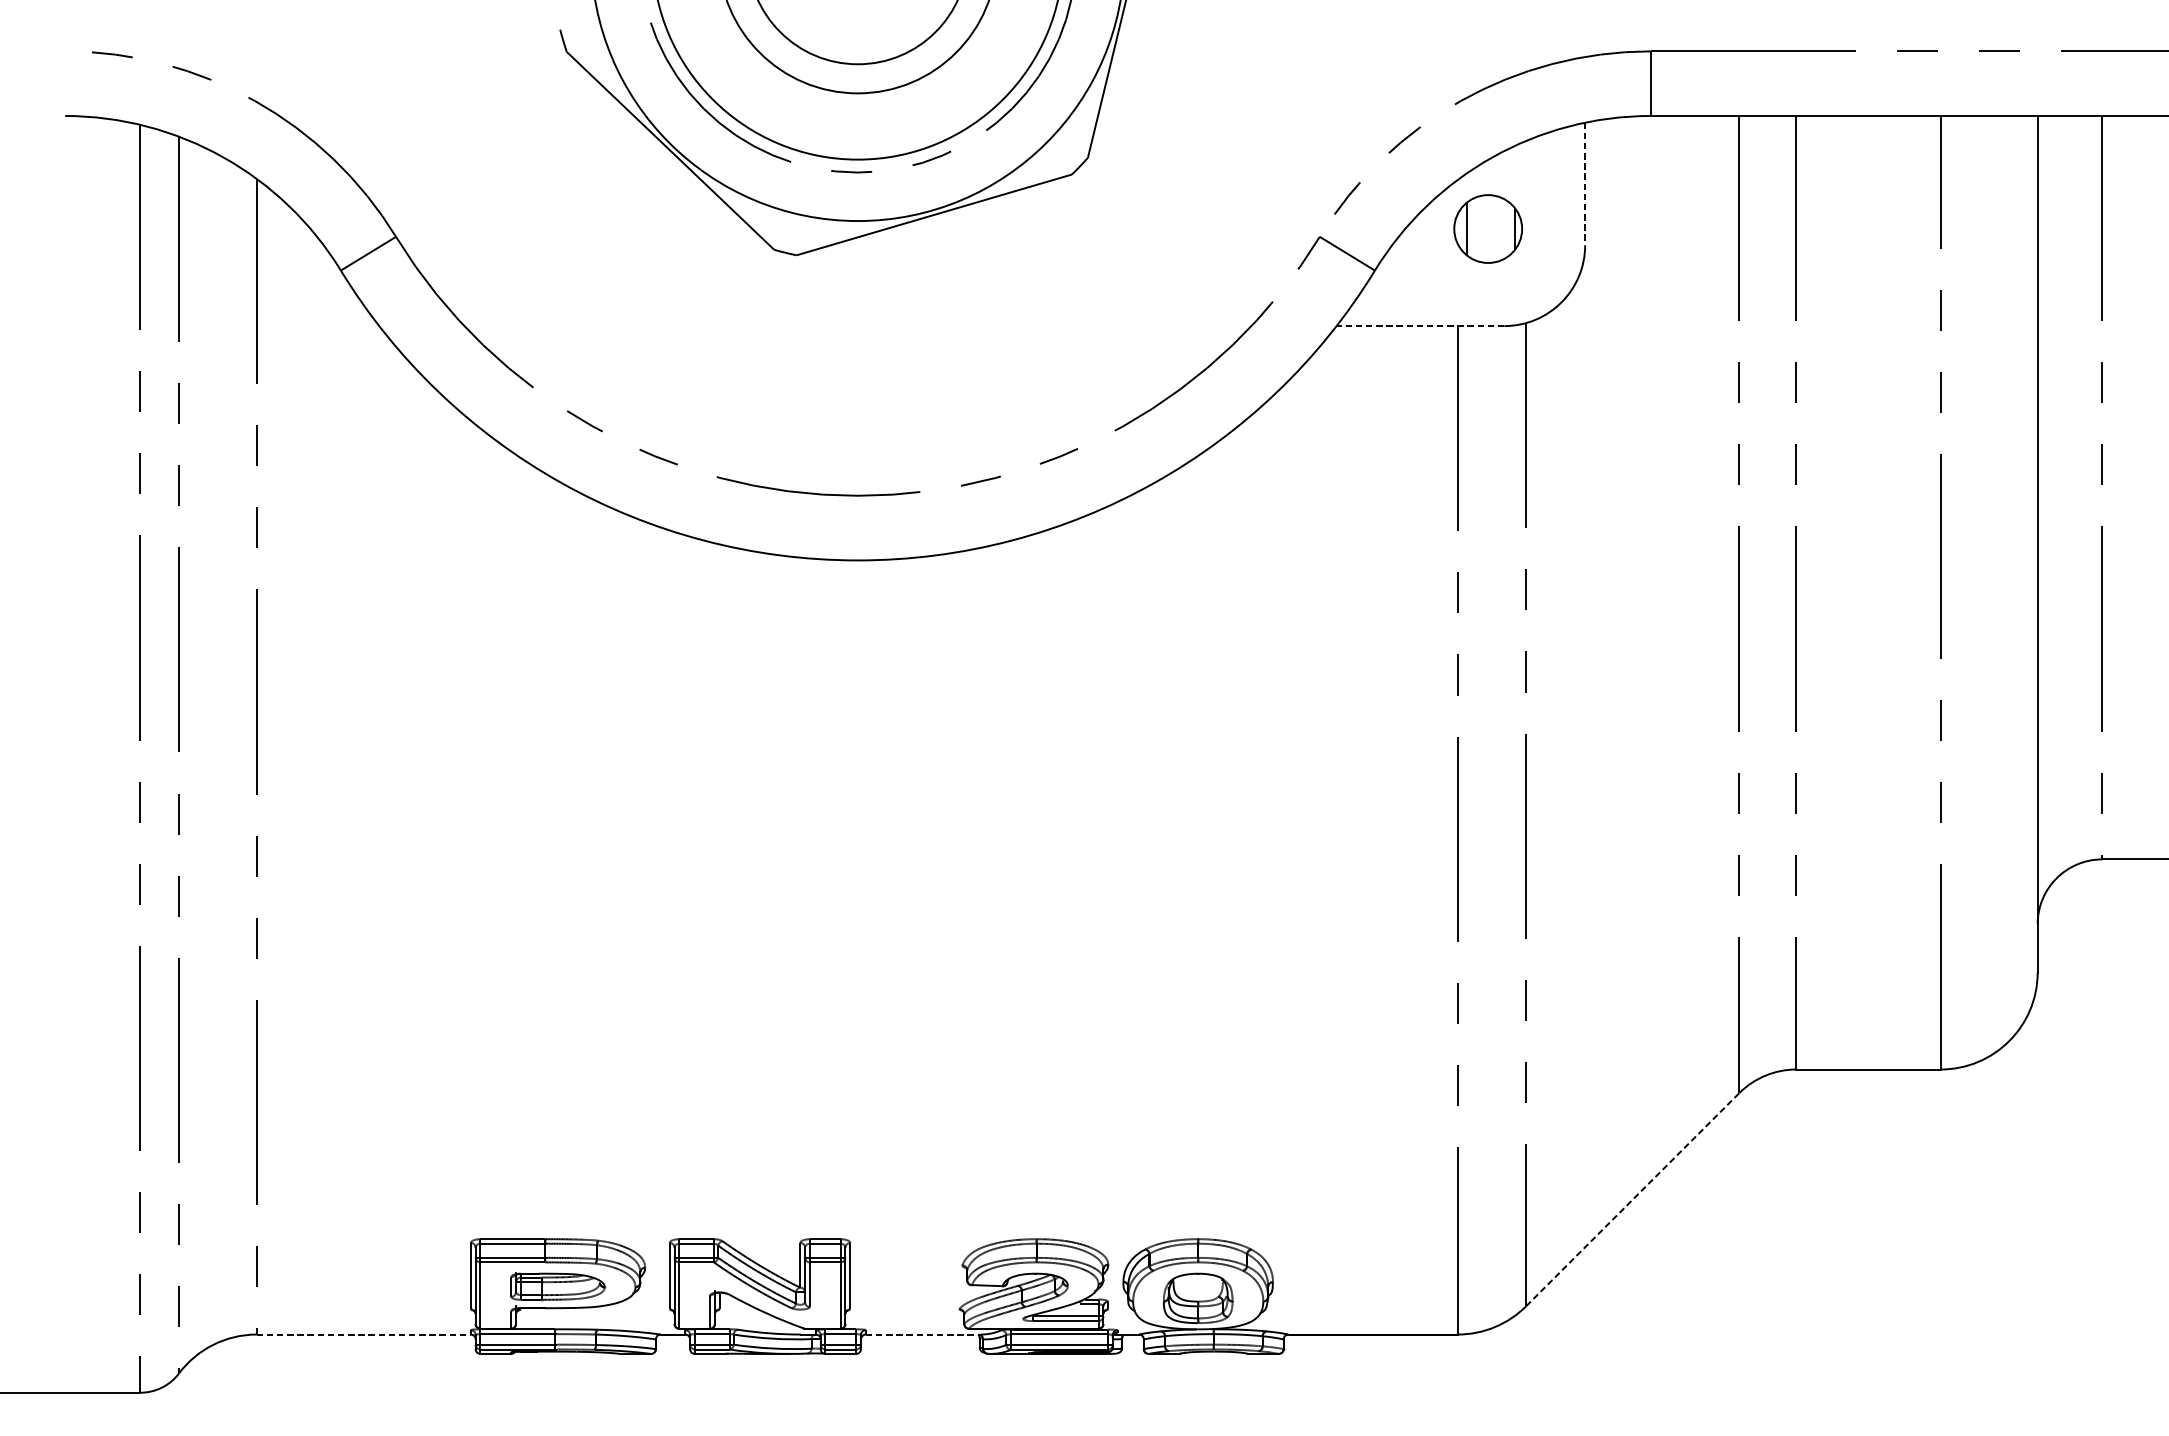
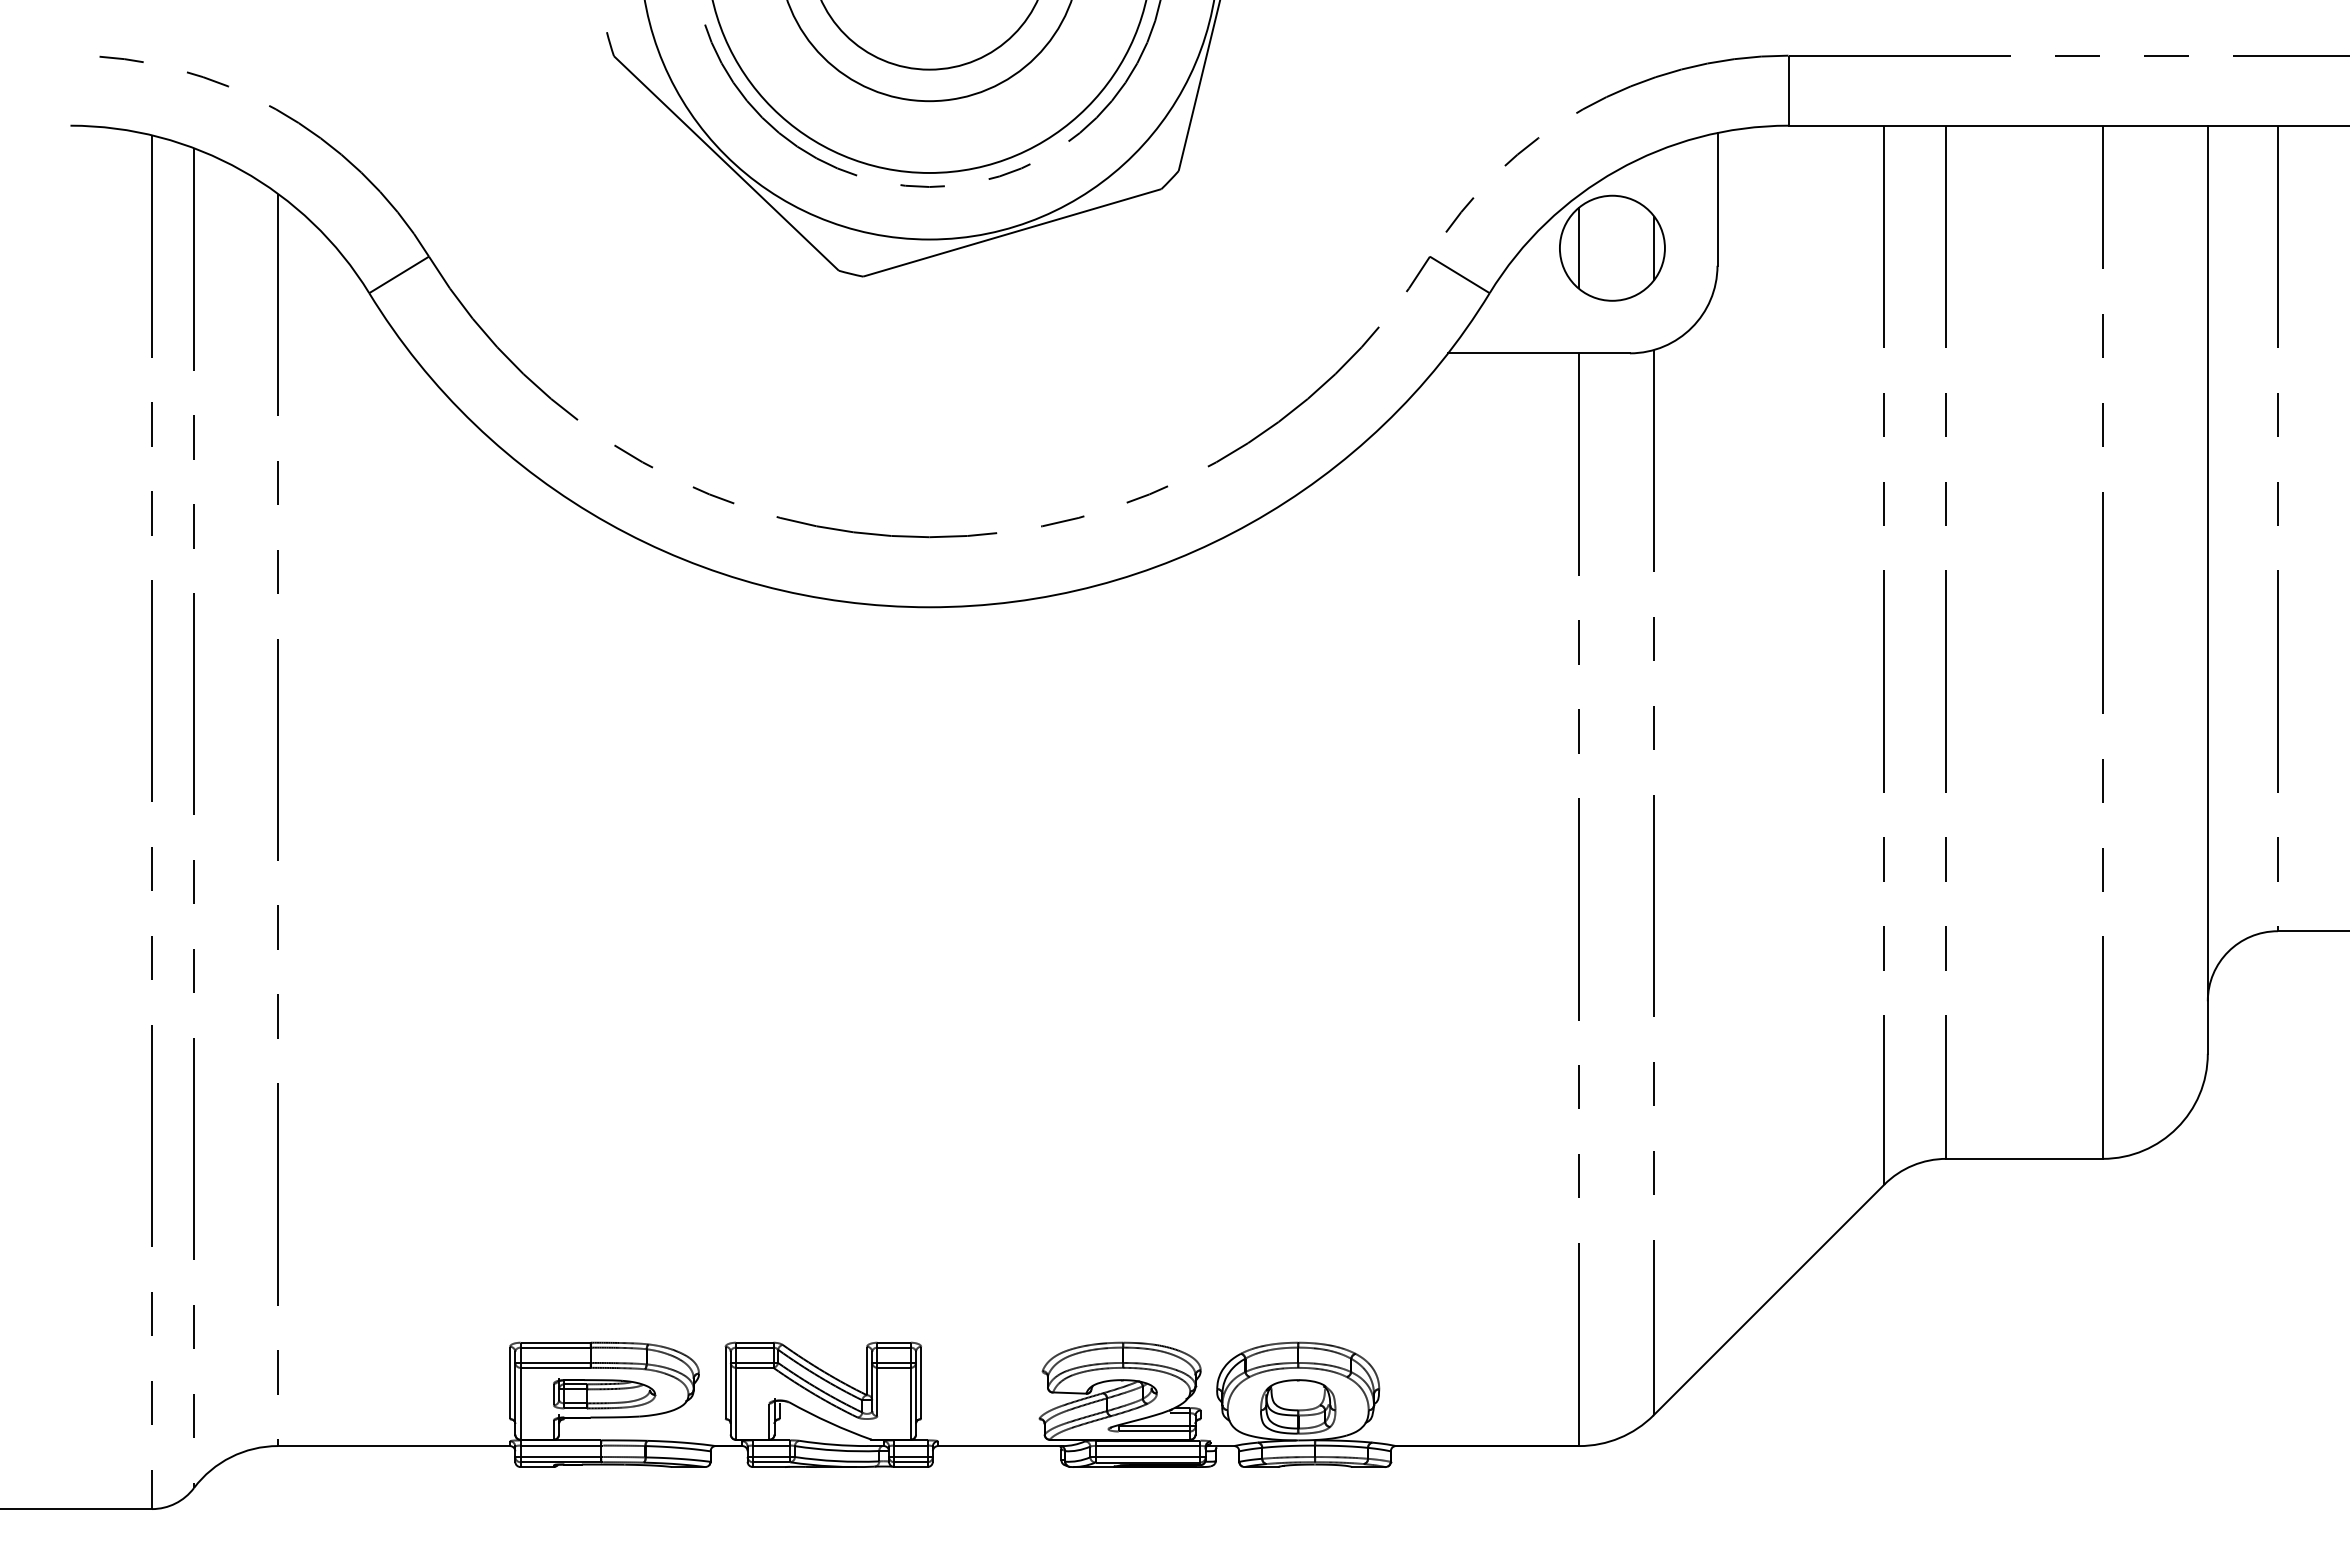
line: (1585, 184) -> (1717, 199), dashed -> solid
part: (1488, 228) -> (1612, 247), size x1.43
line: (1420, 326) -> (1539, 353), dashed -> solid
line: (1633, 1199) -> (1769, 1299), dashed -> solid
line: (364, 1334) -> (394, 1446), dashed -> solid
line: (923, 1334) -> (1000, 1446), dashed -> solid

